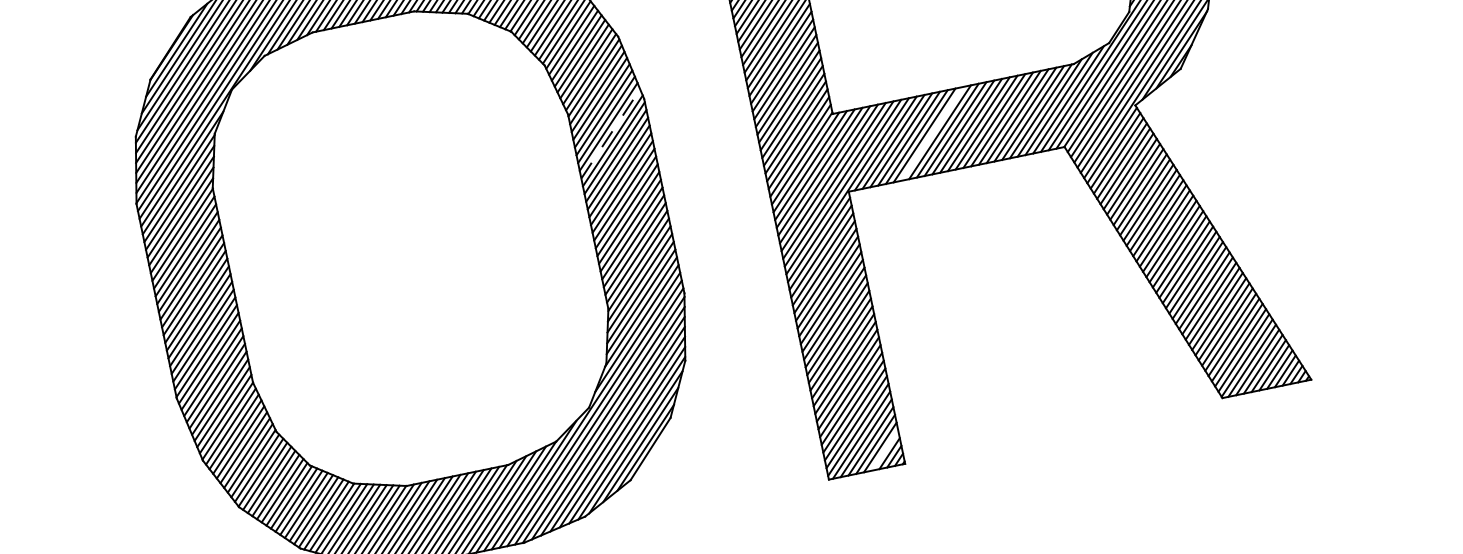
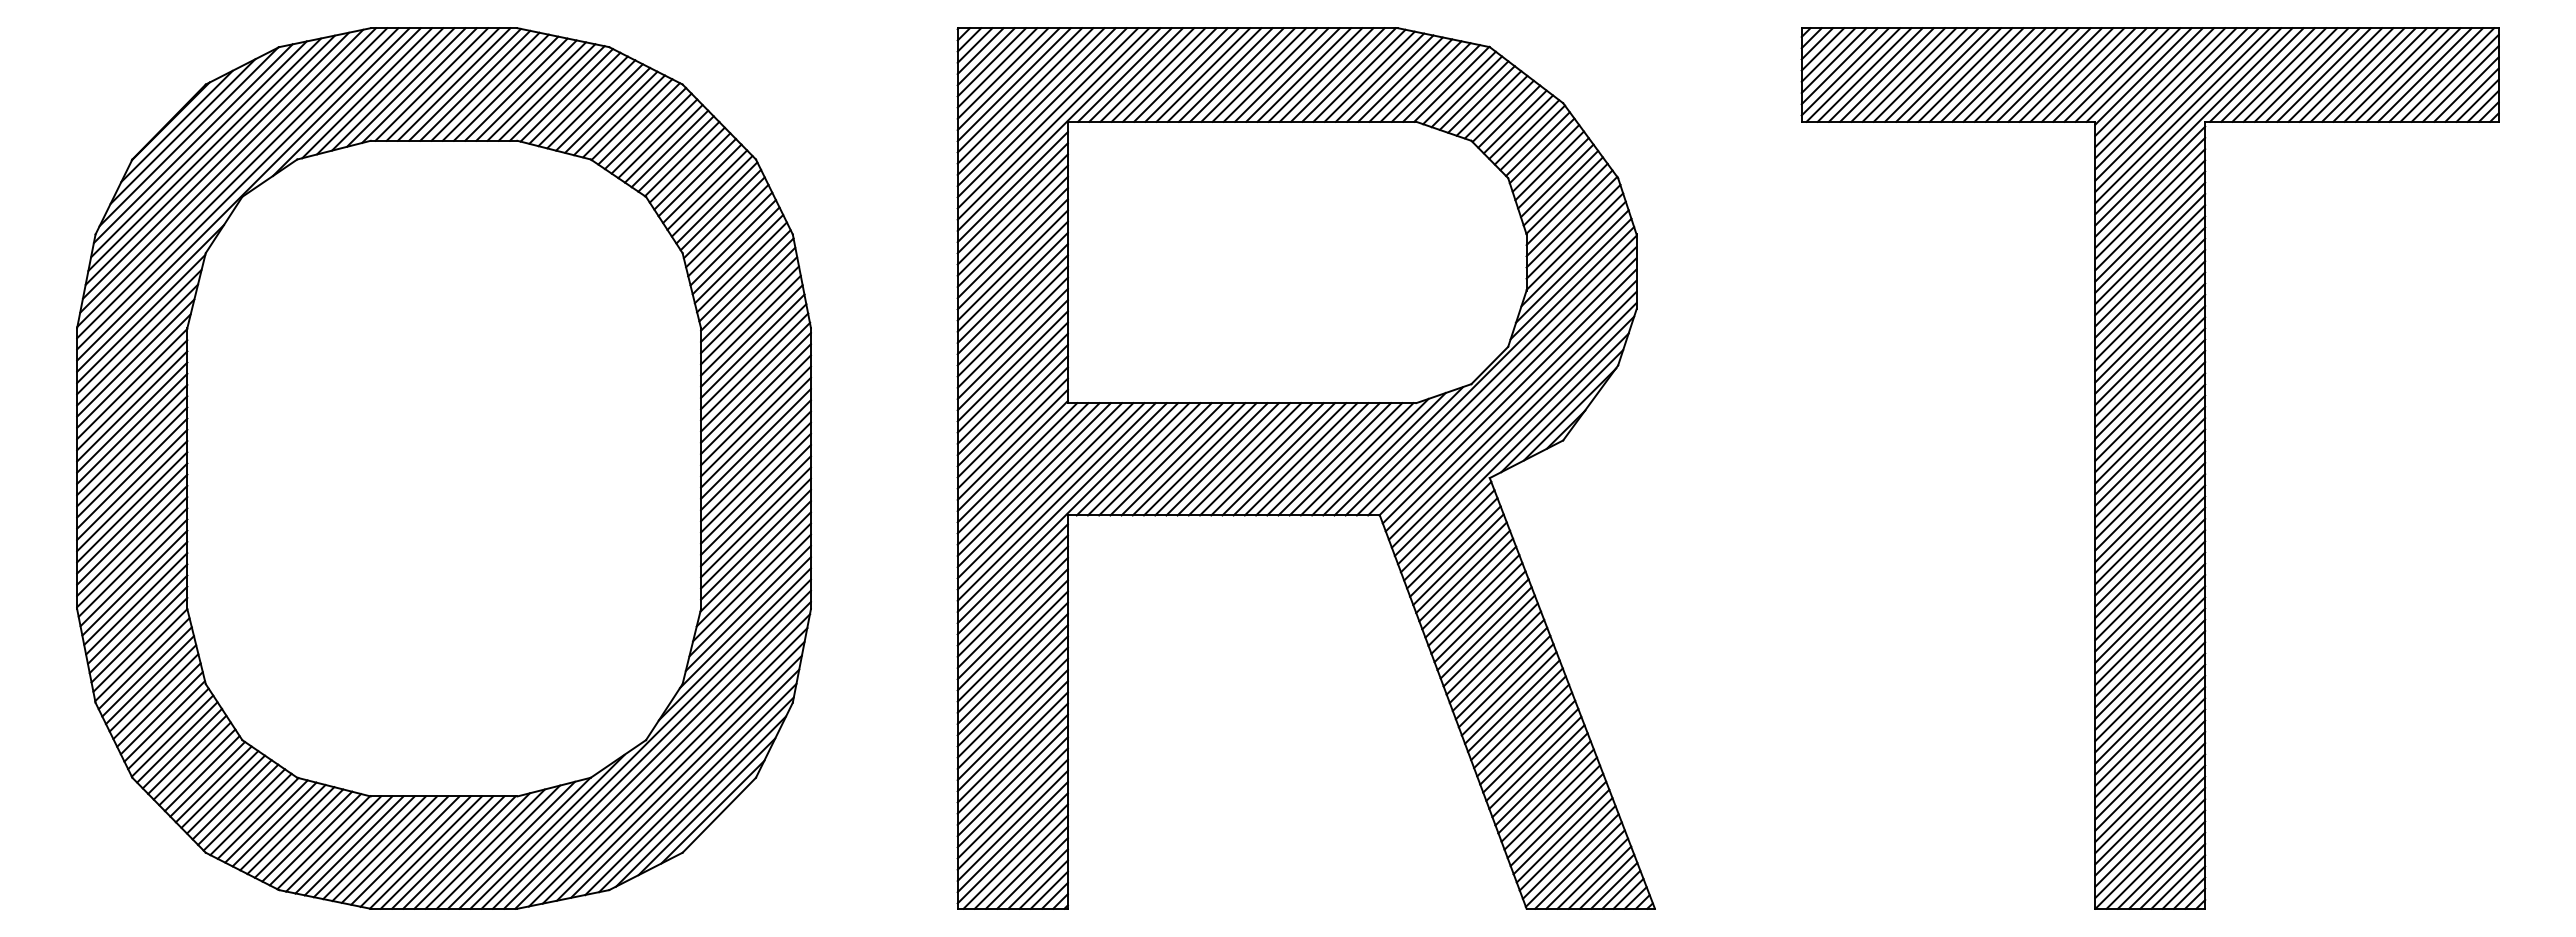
line: (610, 133) -> (754, 366), dashed -> solid
line: (931, 134) -> (1199, 459), added
line: (884, 450) -> (1043, 884), added

